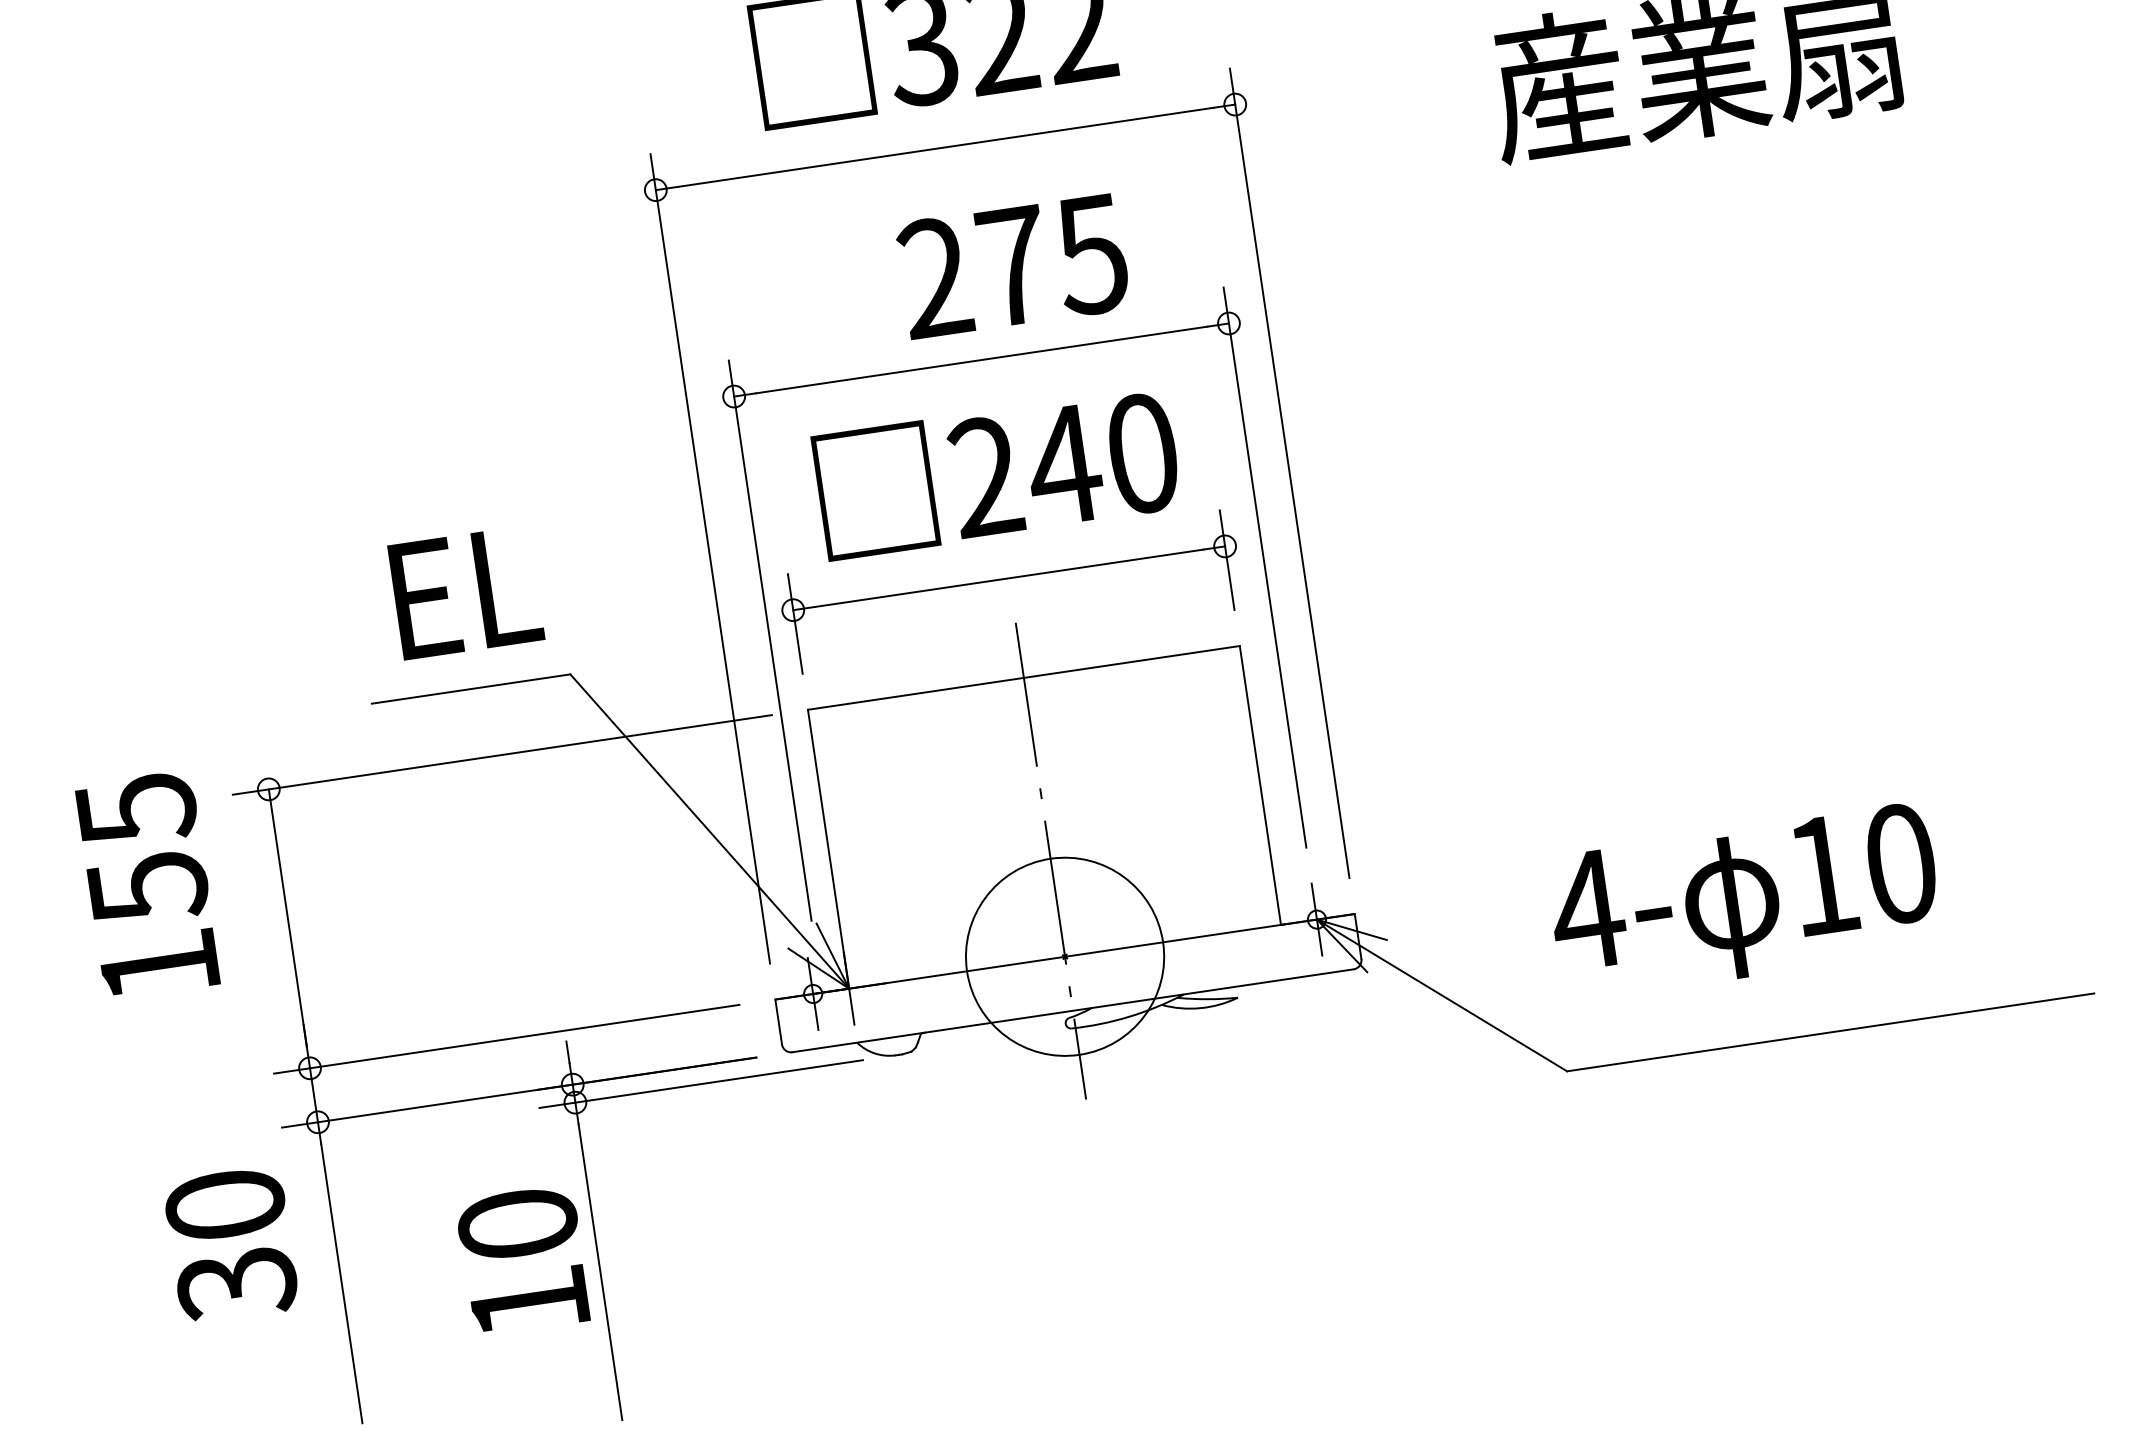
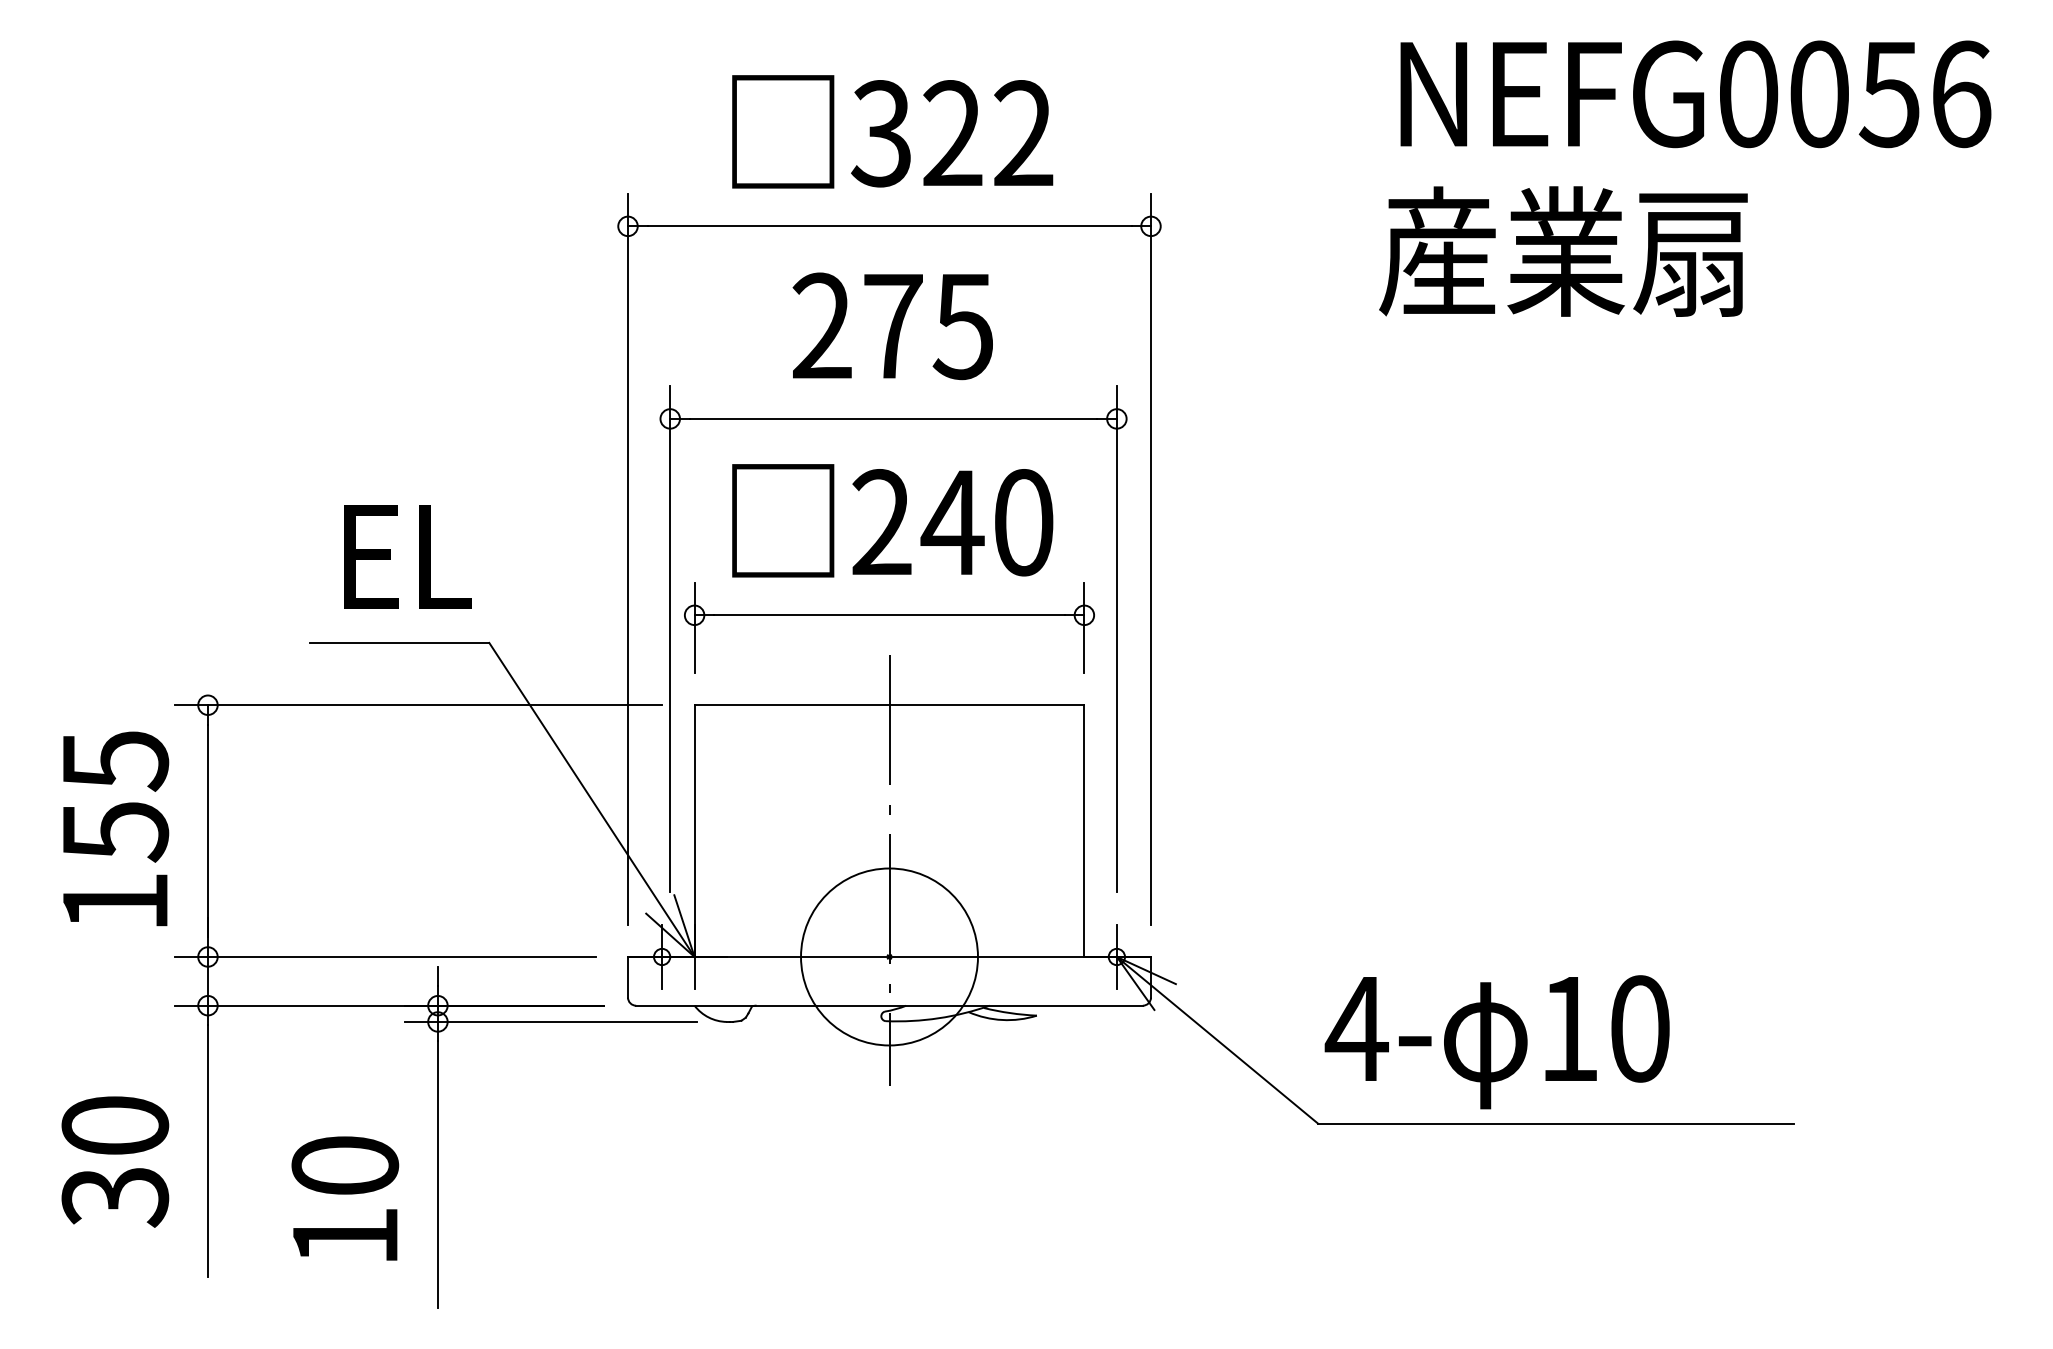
text: (1012, 266) -> (892, 326), moved
text: (148, 884) -> (116, 828), moved
text: (1744, 902) -> (1496, 1042), moved
text: (231, 1244) -> (115, 1161), moved
text: (523, 1260) -> (345, 1198), moved

